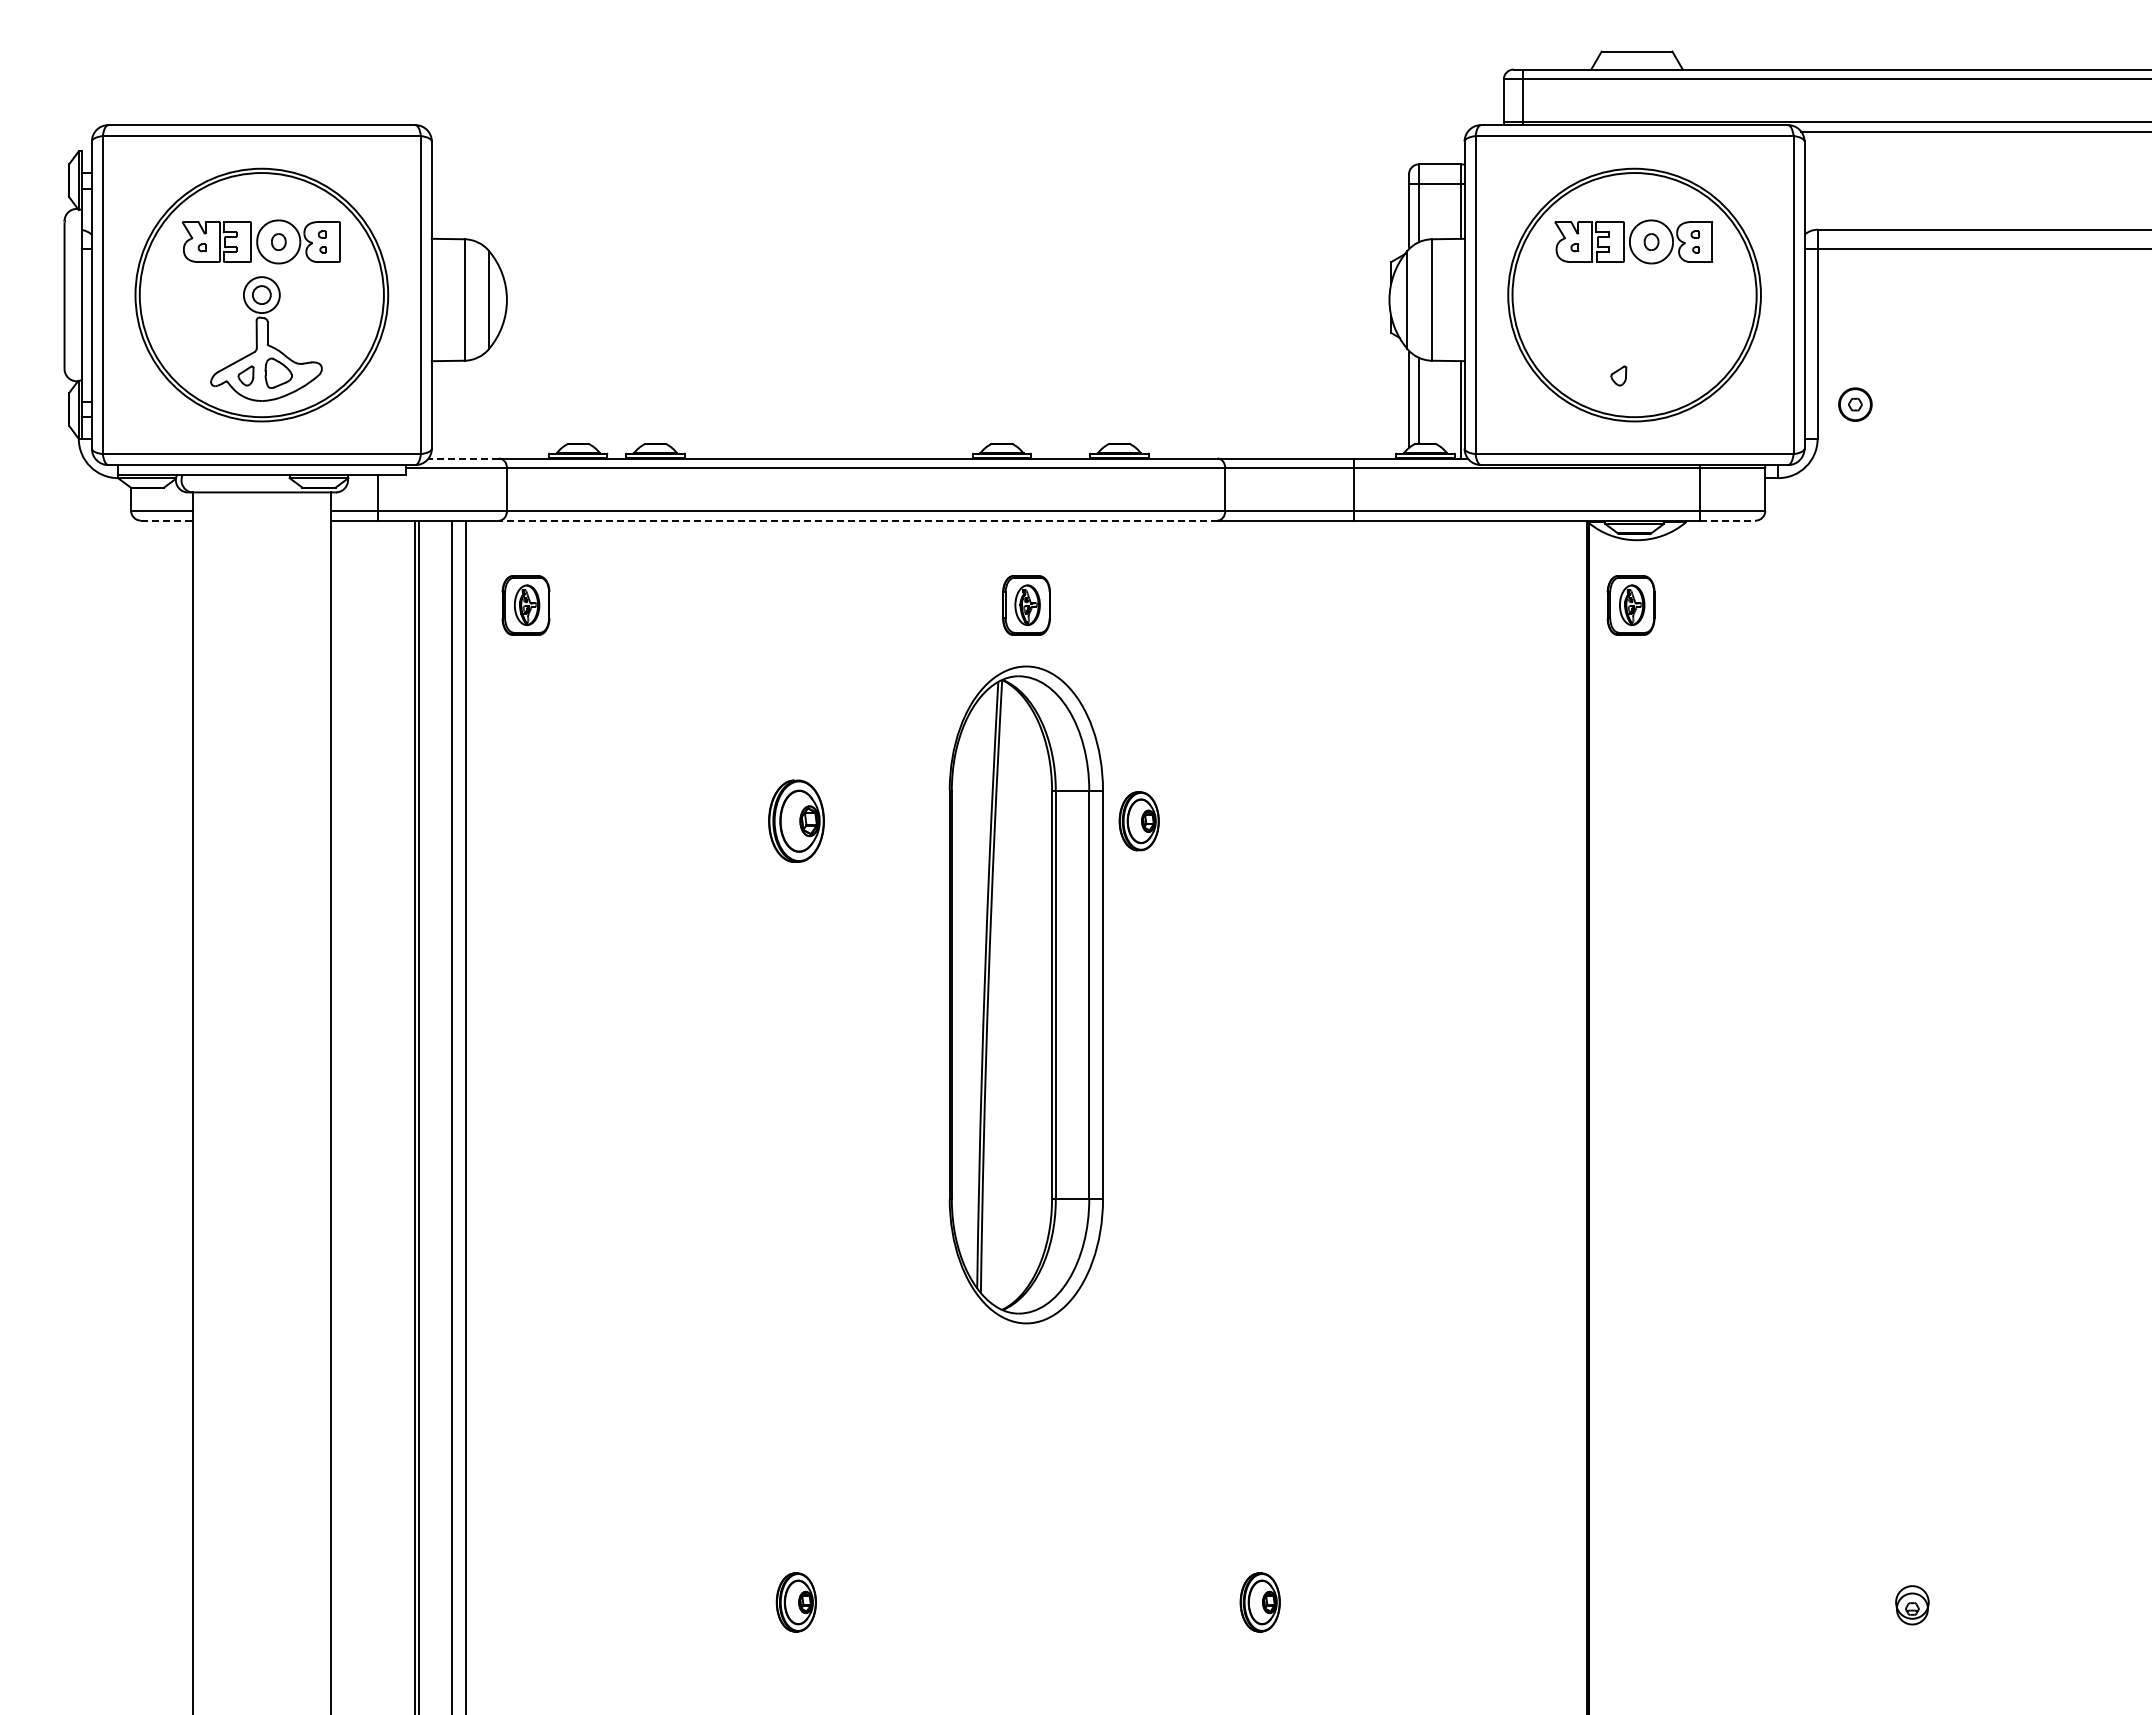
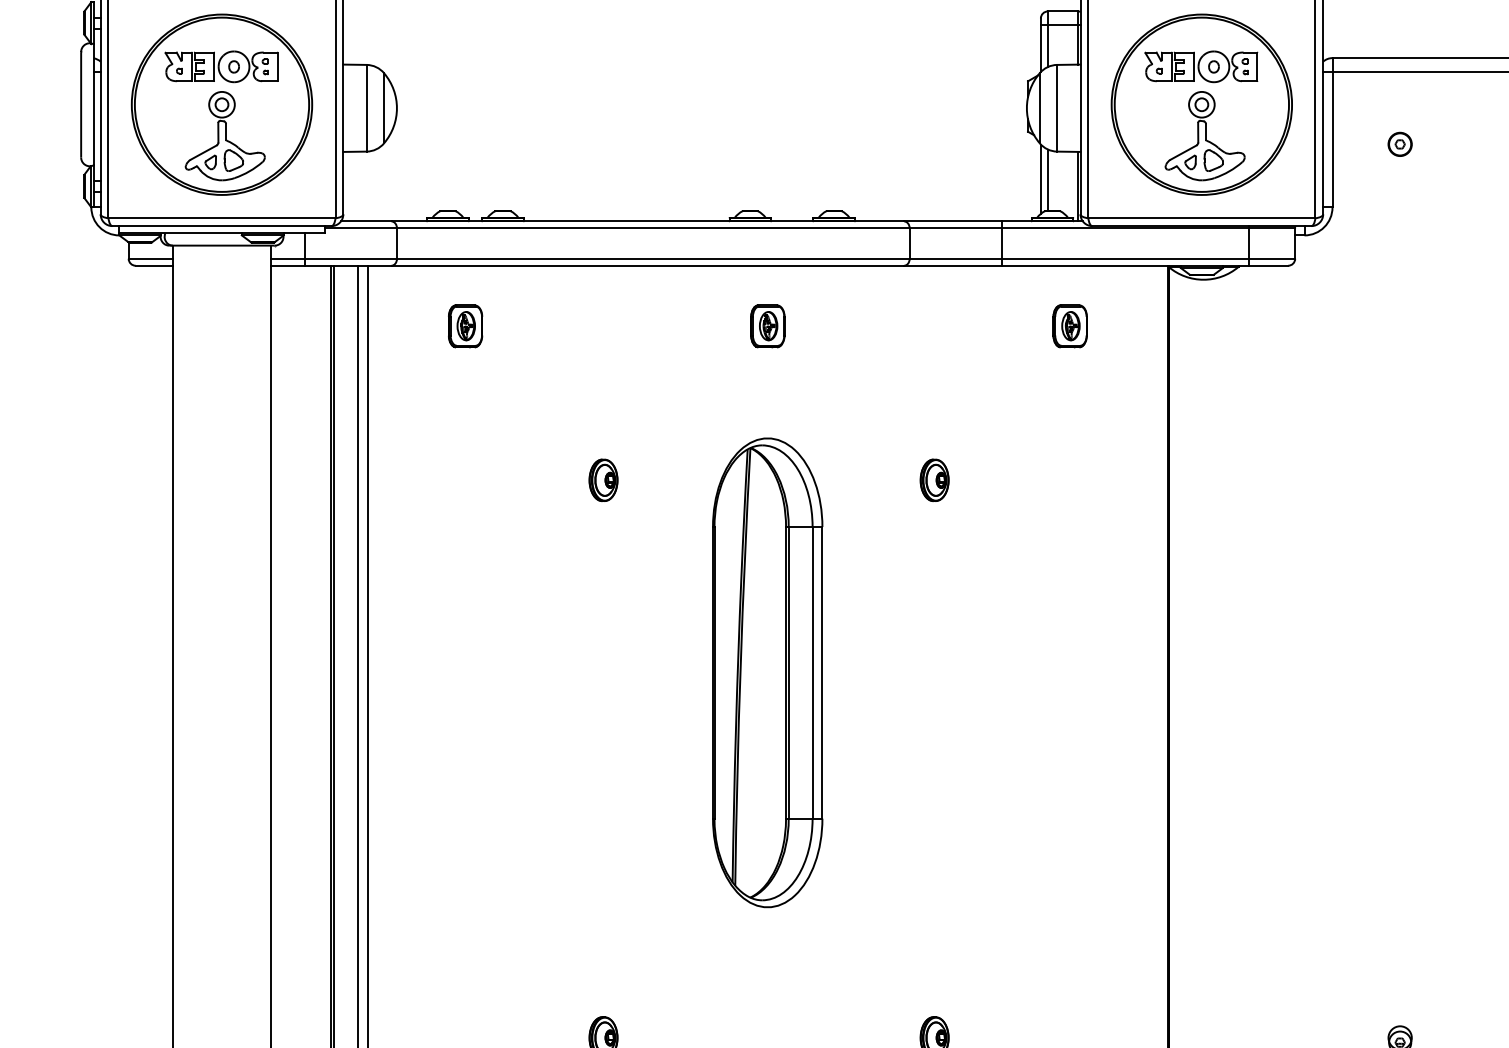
part: (1638, 338) -> (1204, 135), added
part: (1855, 404) -> (1400, 144), moved
line: (463, 458) -> (365, 221), dashed -> solid
line: (167, 520) -> (154, 265), dashed -> solid
line: (857, 520) -> (647, 265), dashed -> solid
line: (1727, 520) -> (1268, 265), dashed -> solid
part: (525, 605) -> (465, 326), moved
part: (1630, 605) -> (1069, 326), moved
part: (795, 821) -> (602, 480), size x0.71
part: (1138, 821) -> (934, 480), moved
part: (1025, 994) -> (767, 672), moved

